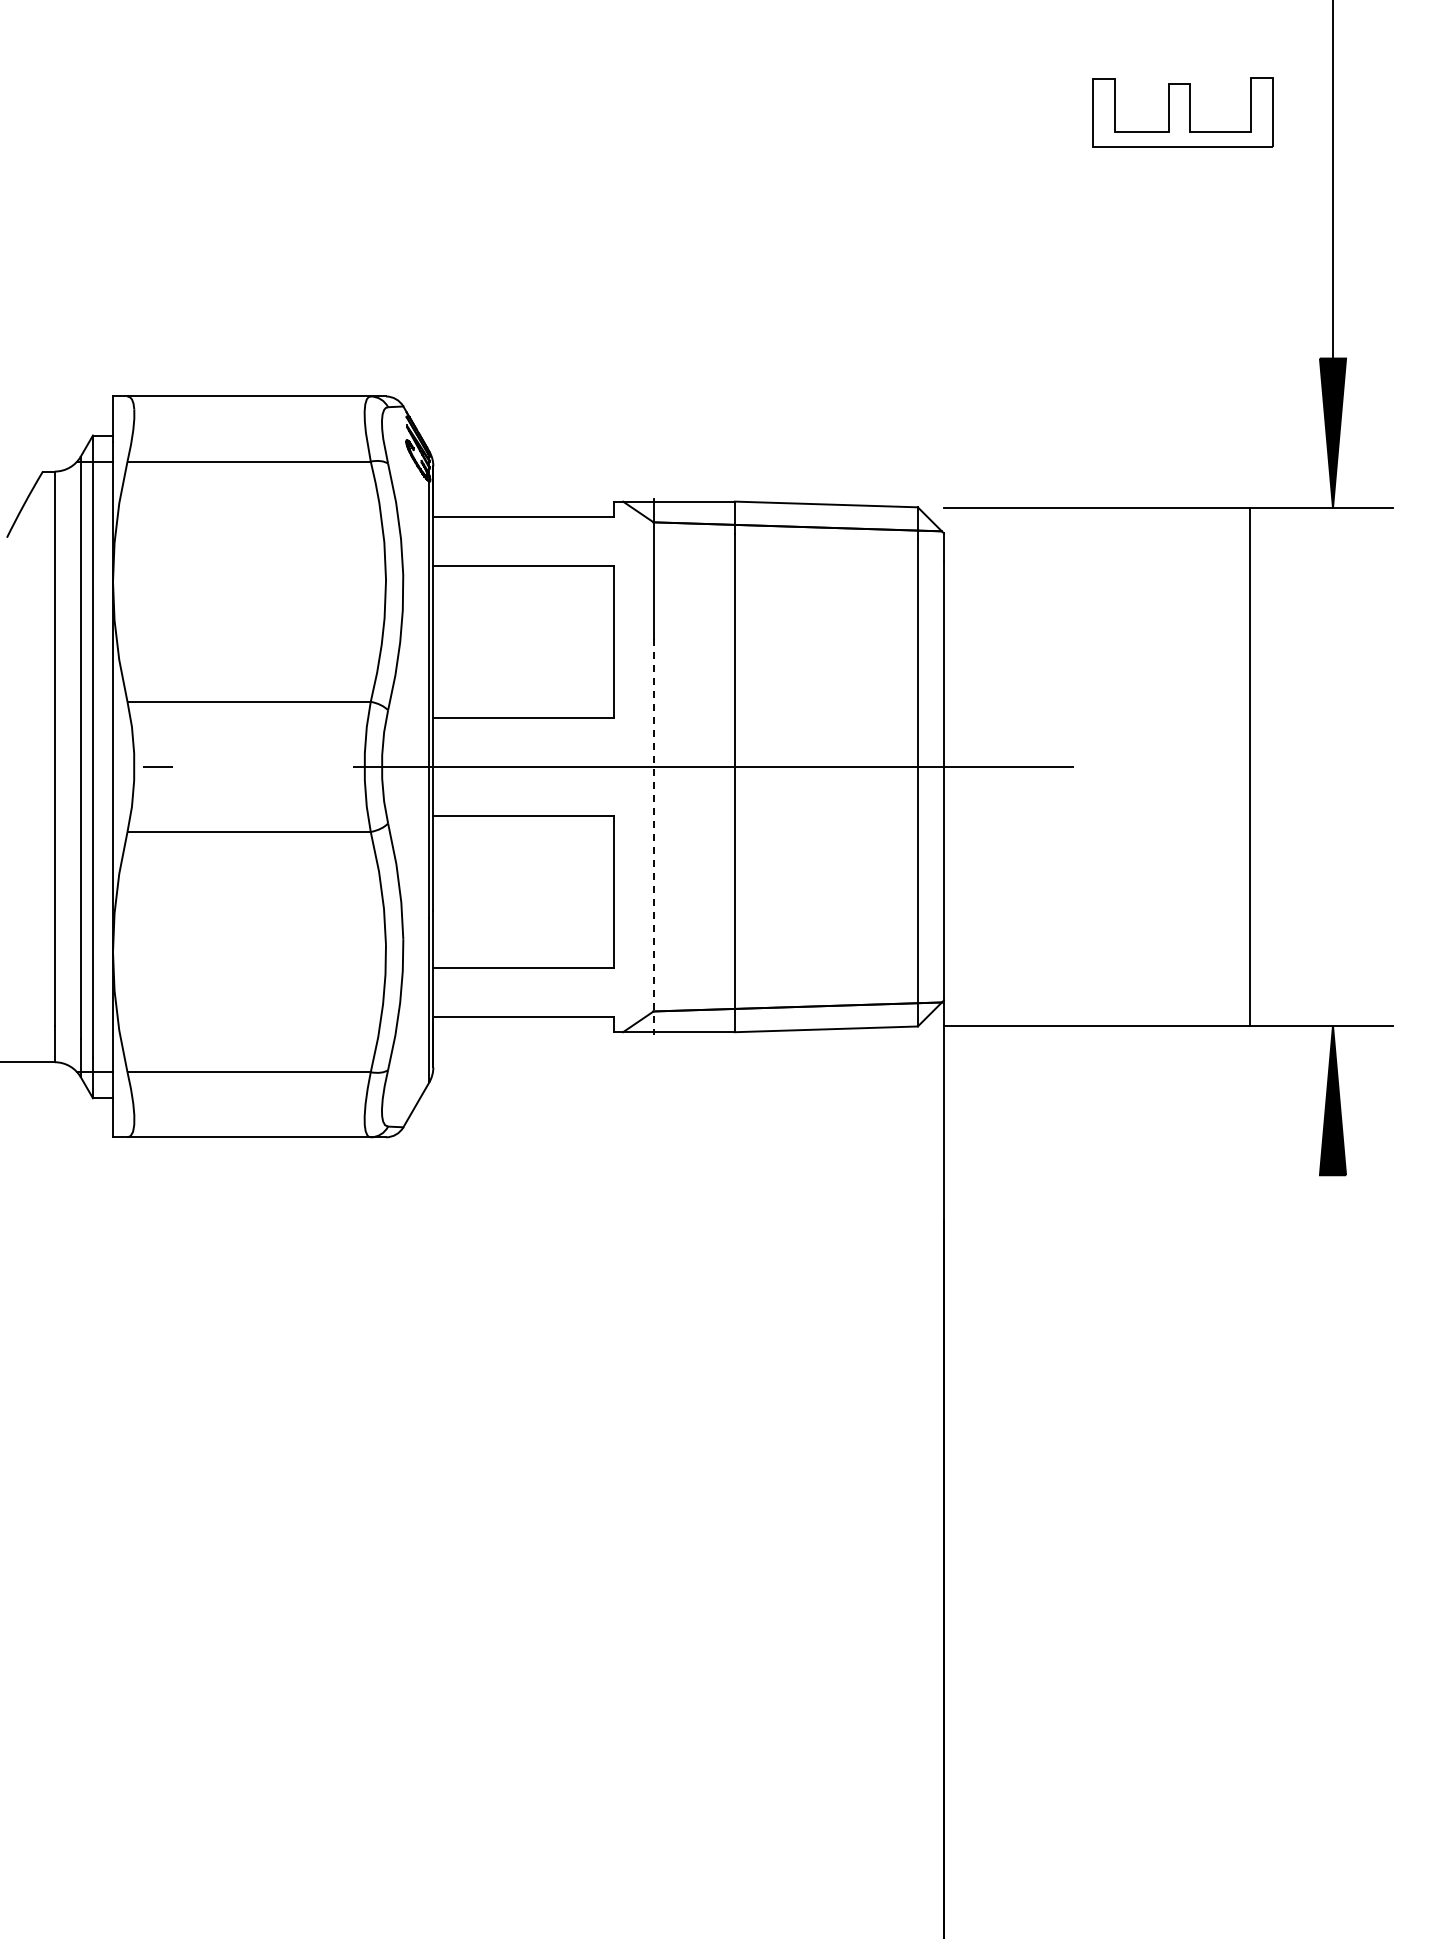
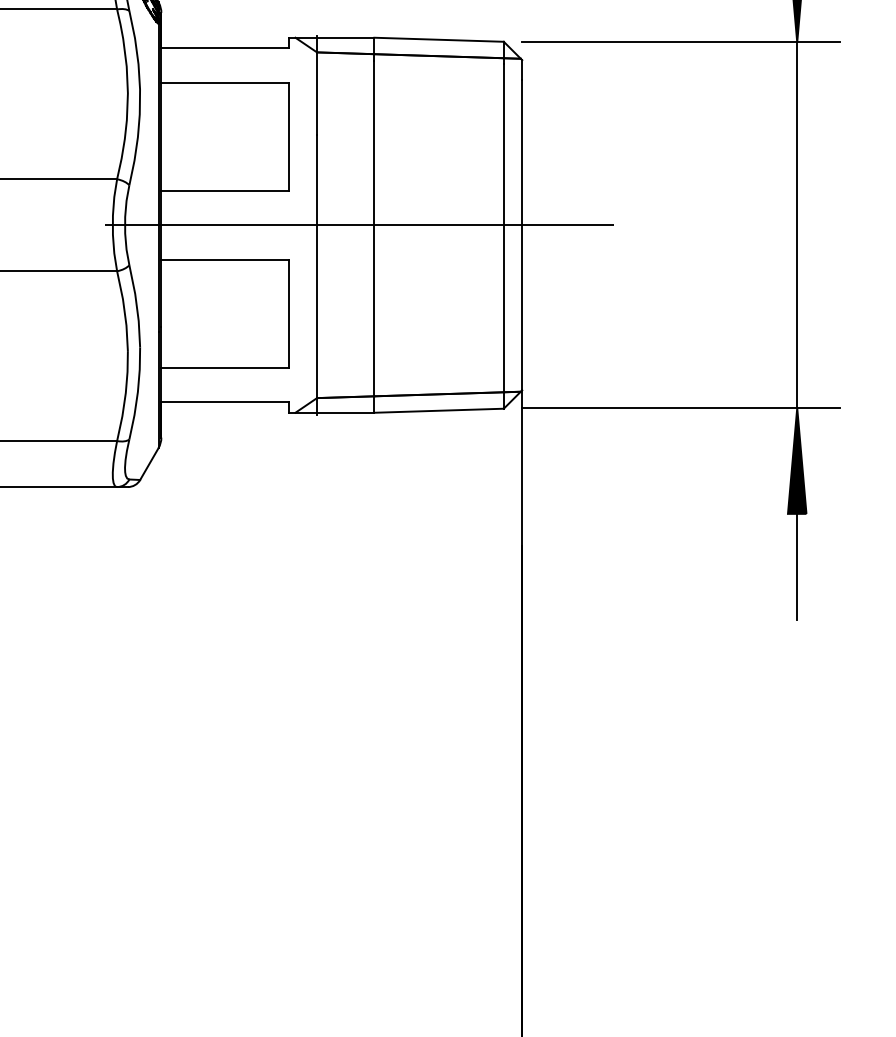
line: (1250, 766) -> (797, 224), moved
line: (653, 837) -> (316, 275), dashed -> solid
line: (1333, 1250) -> (797, 567), added

